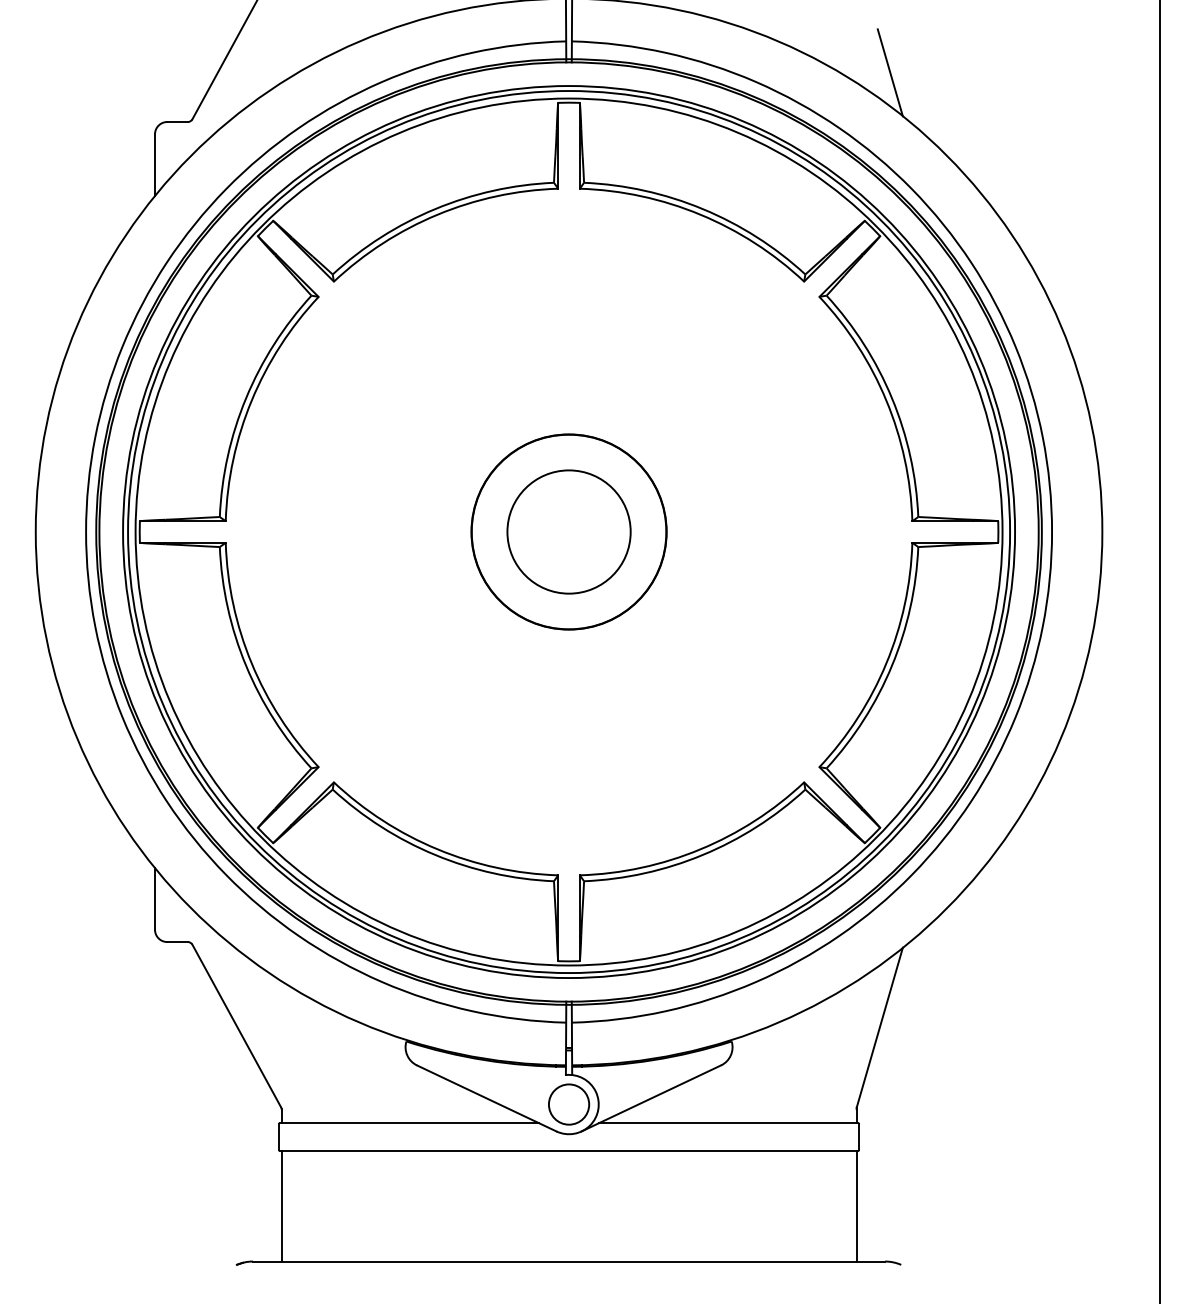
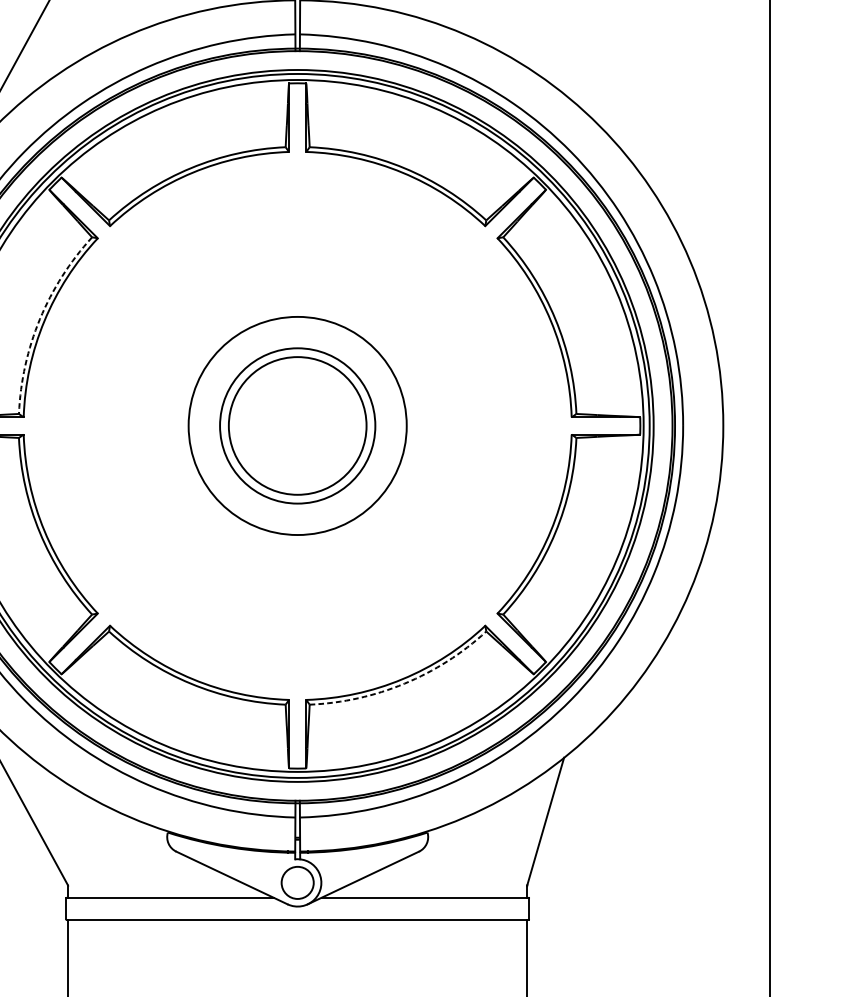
line: (889, 72) -> (553, 59), removed
arc: (246, 398) -> (40, 319), solid -> dashed
circle: (568, 531) -> (297, 425), size x1.4
circle: (568, 531) -> (297, 425), size x1.4
arc: (702, 854) -> (404, 683), solid -> dashed

